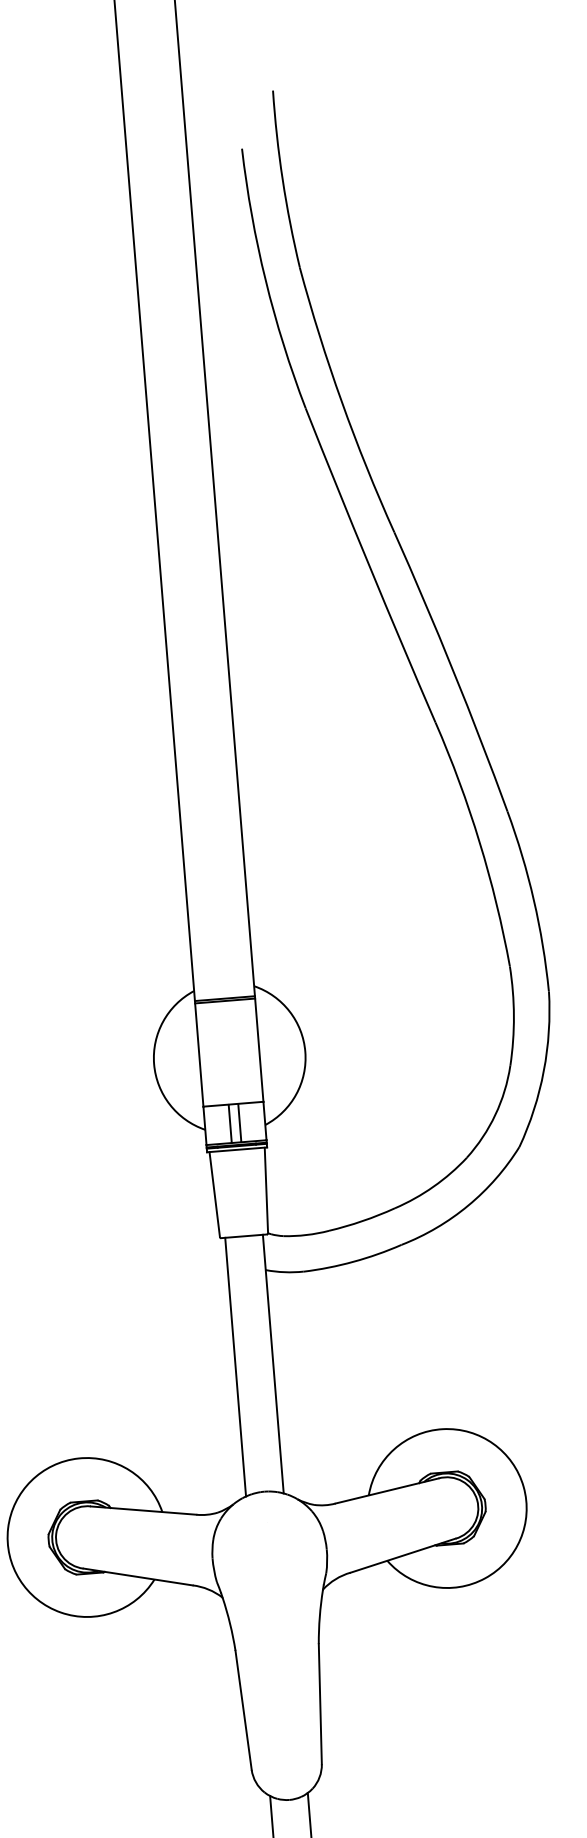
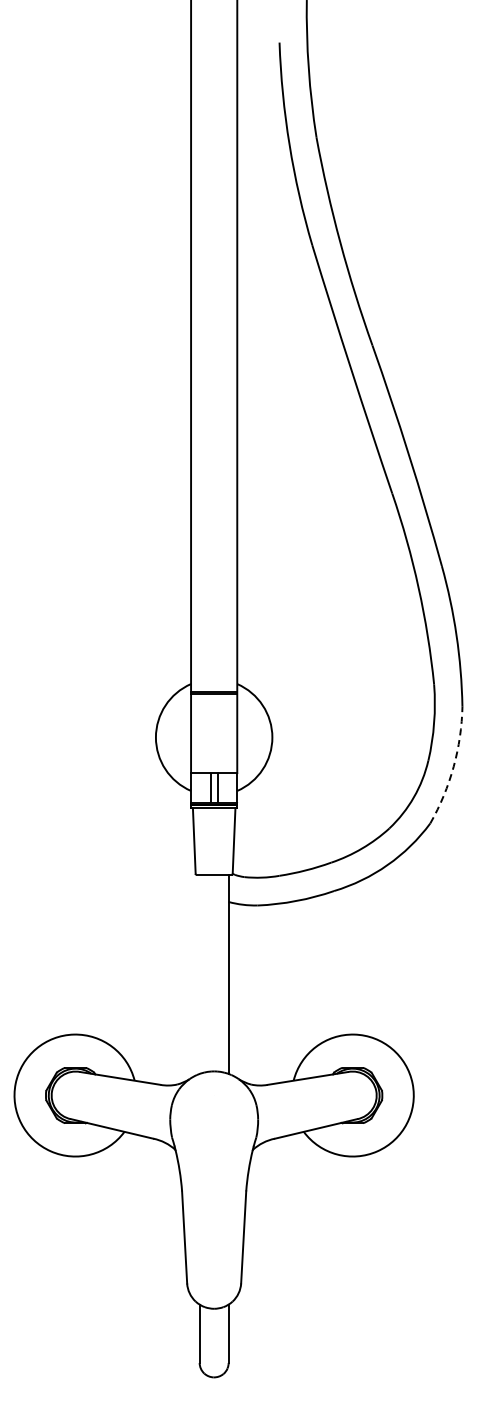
arc: (543, 1070) -> (453, 766), solid -> dashed
line: (235, 1367) -> (199, 974), removed

